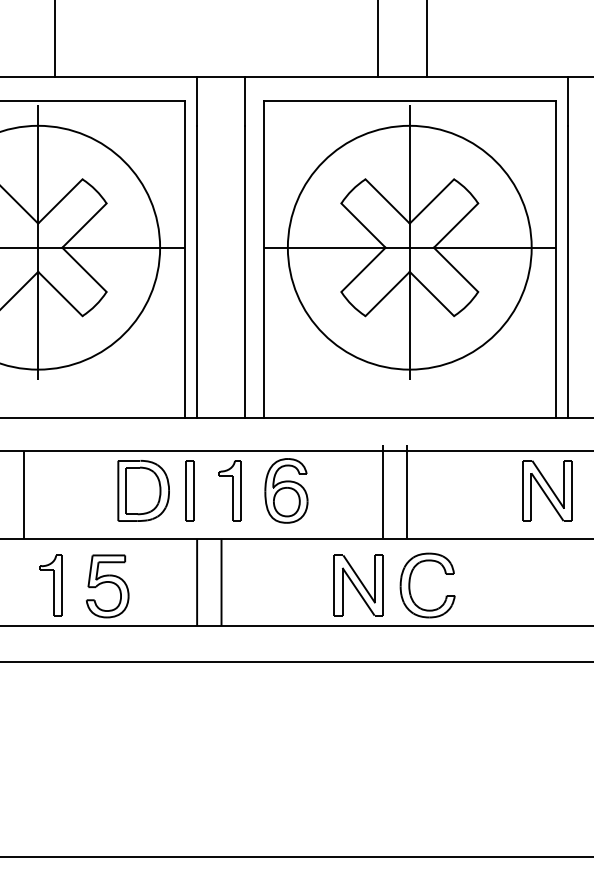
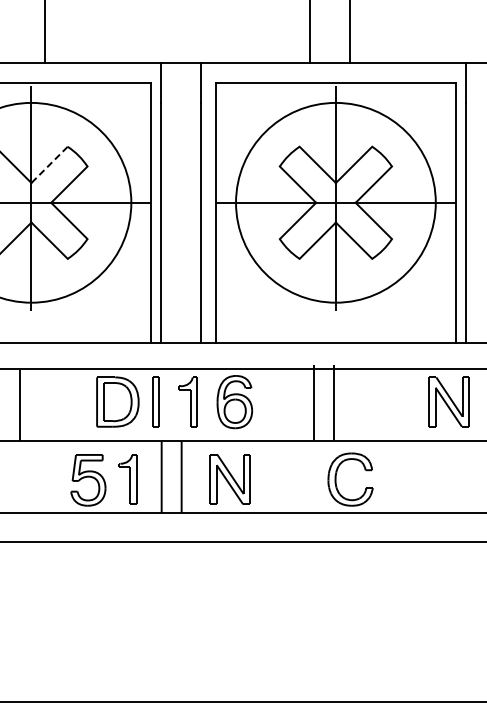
line: (60, 200) -> (49, 164), solid -> dashed
part: (50, 585) -> (127, 479), moved
part: (358, 585) -> (229, 479), moved

